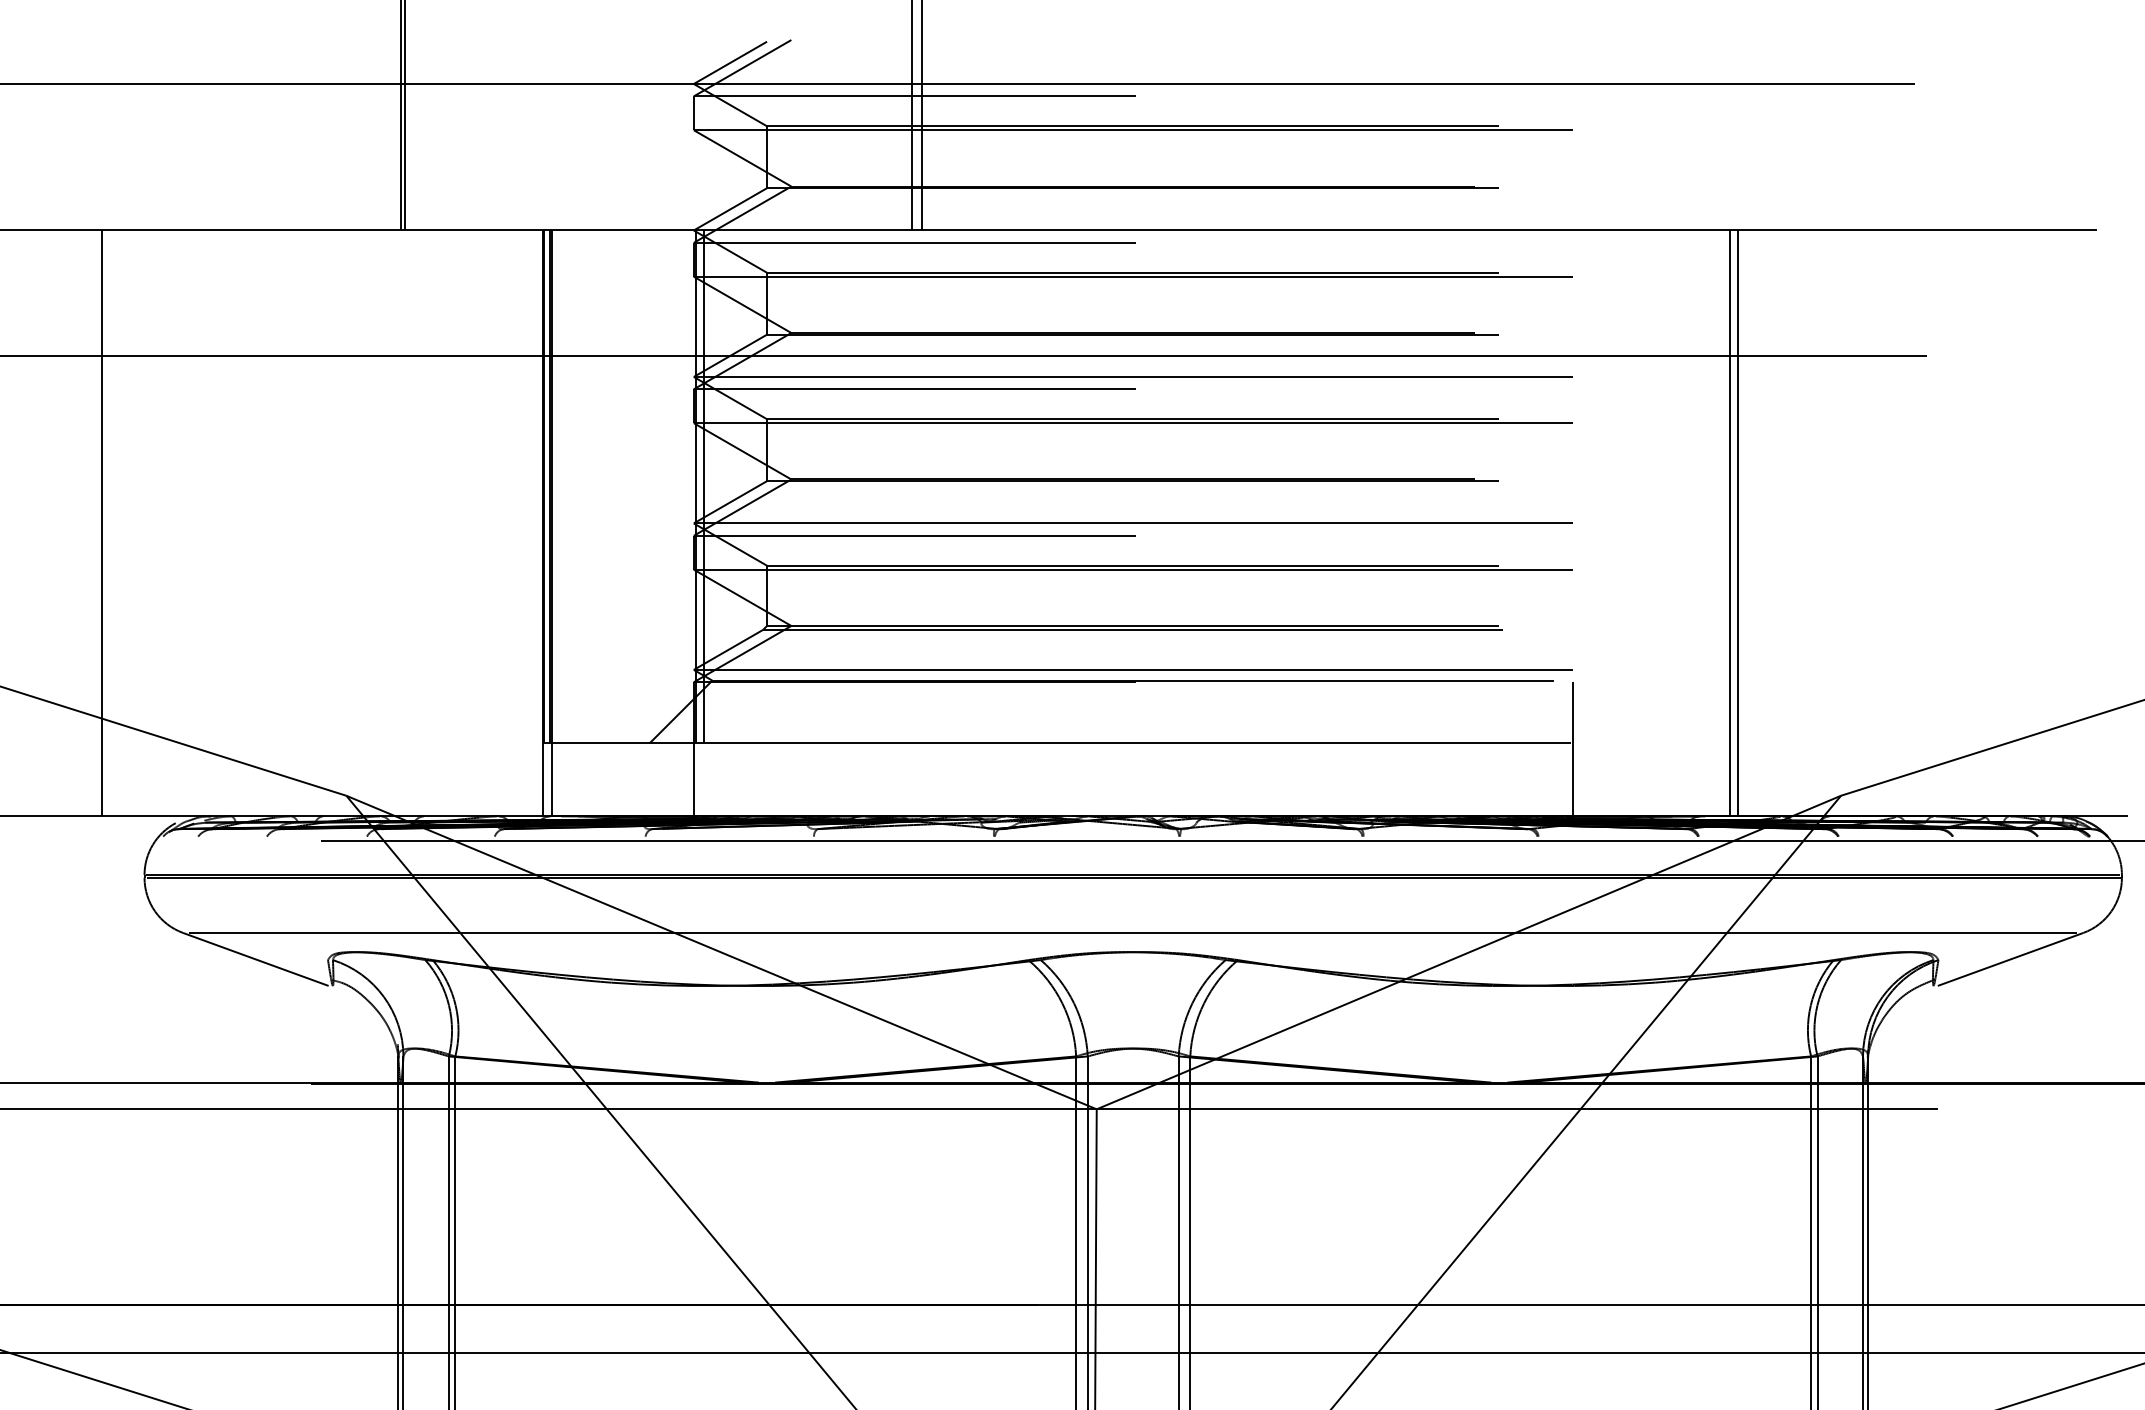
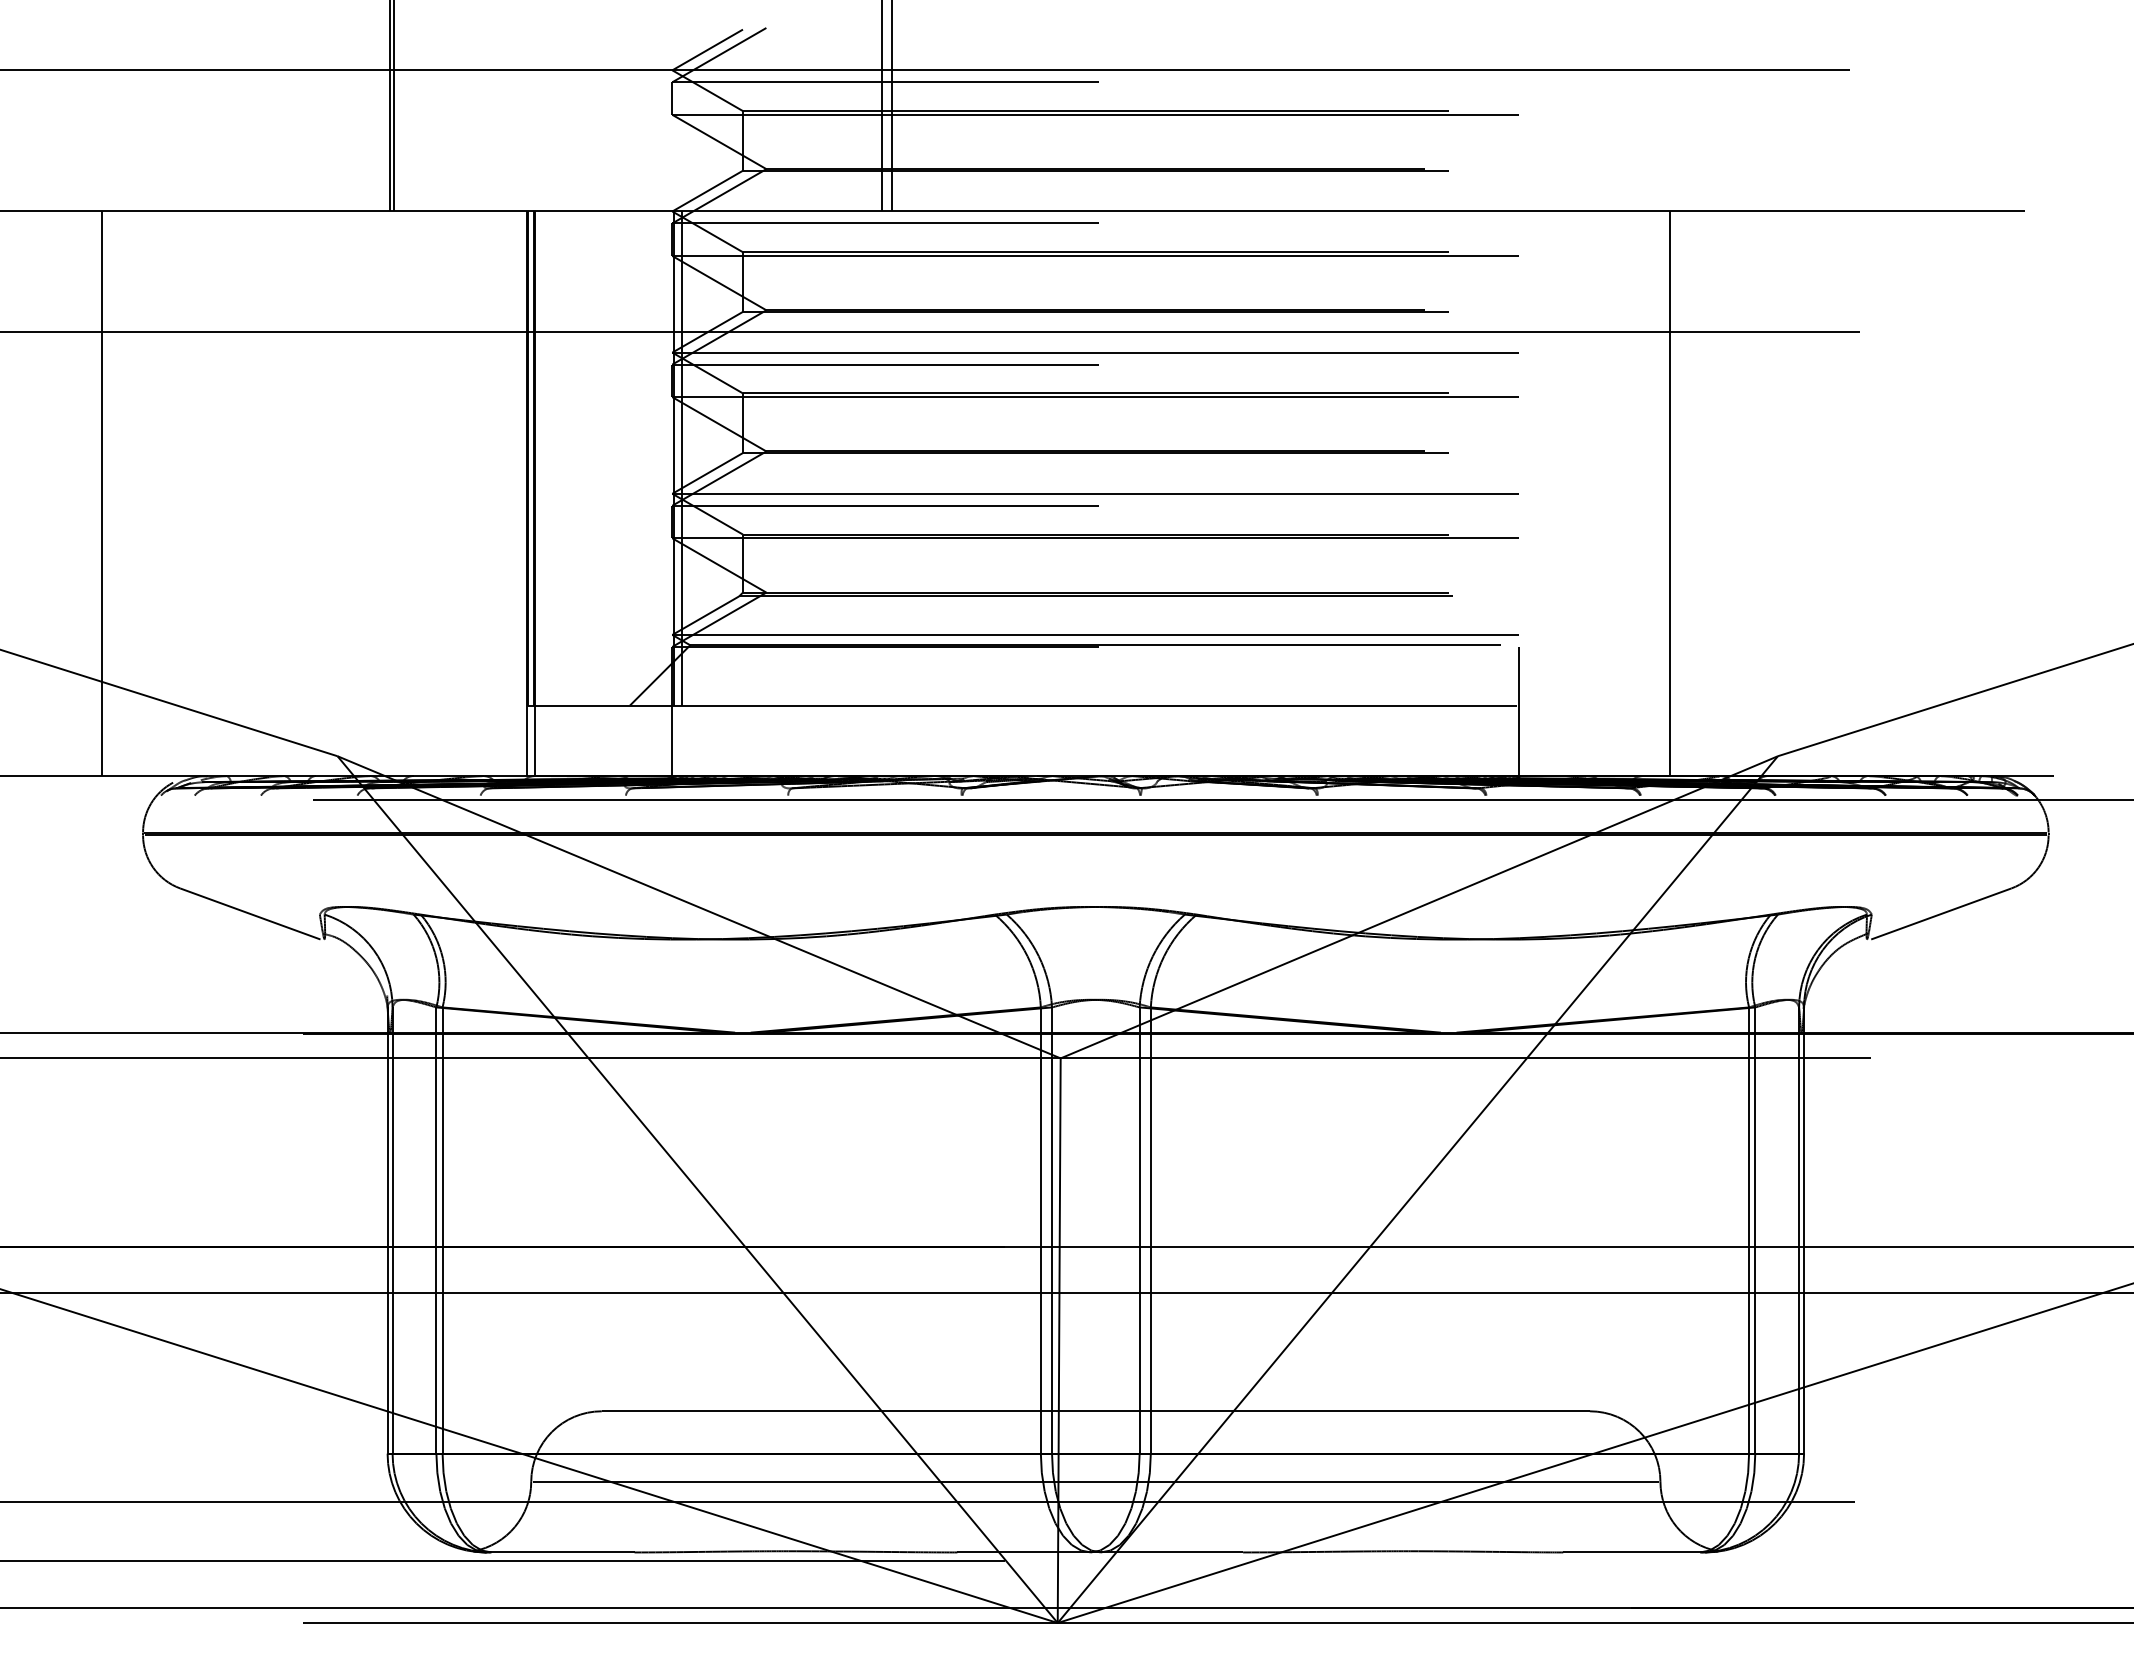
line: (1737, 523) -> (1678, 493), removed
line: (1132, 933) -> (1095, 888), removed

